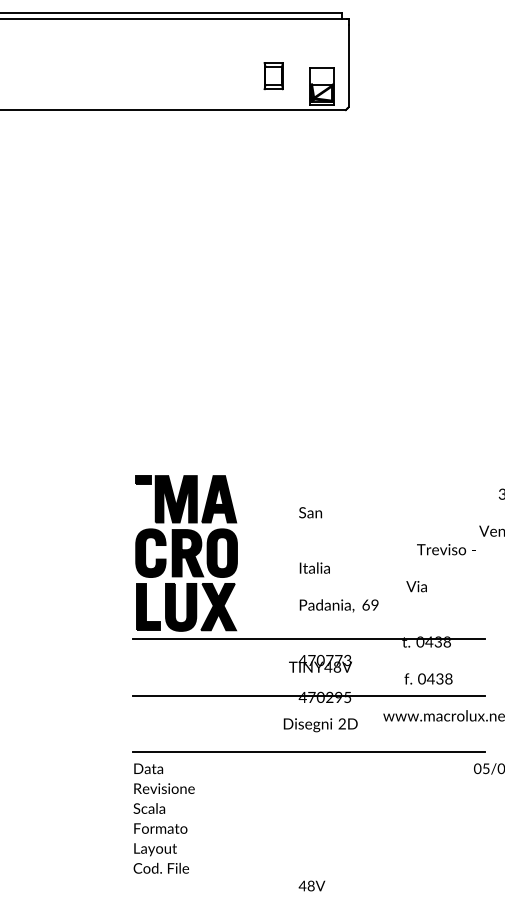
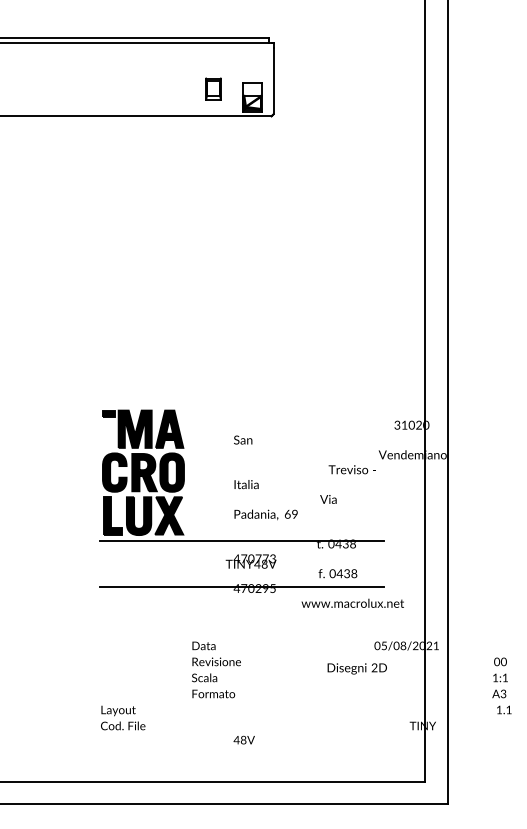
text: (319, 724) -> (356, 668), moved
line: (308, 752) -> (241, 632), removed
text: (164, 798) -> (216, 669), moved

